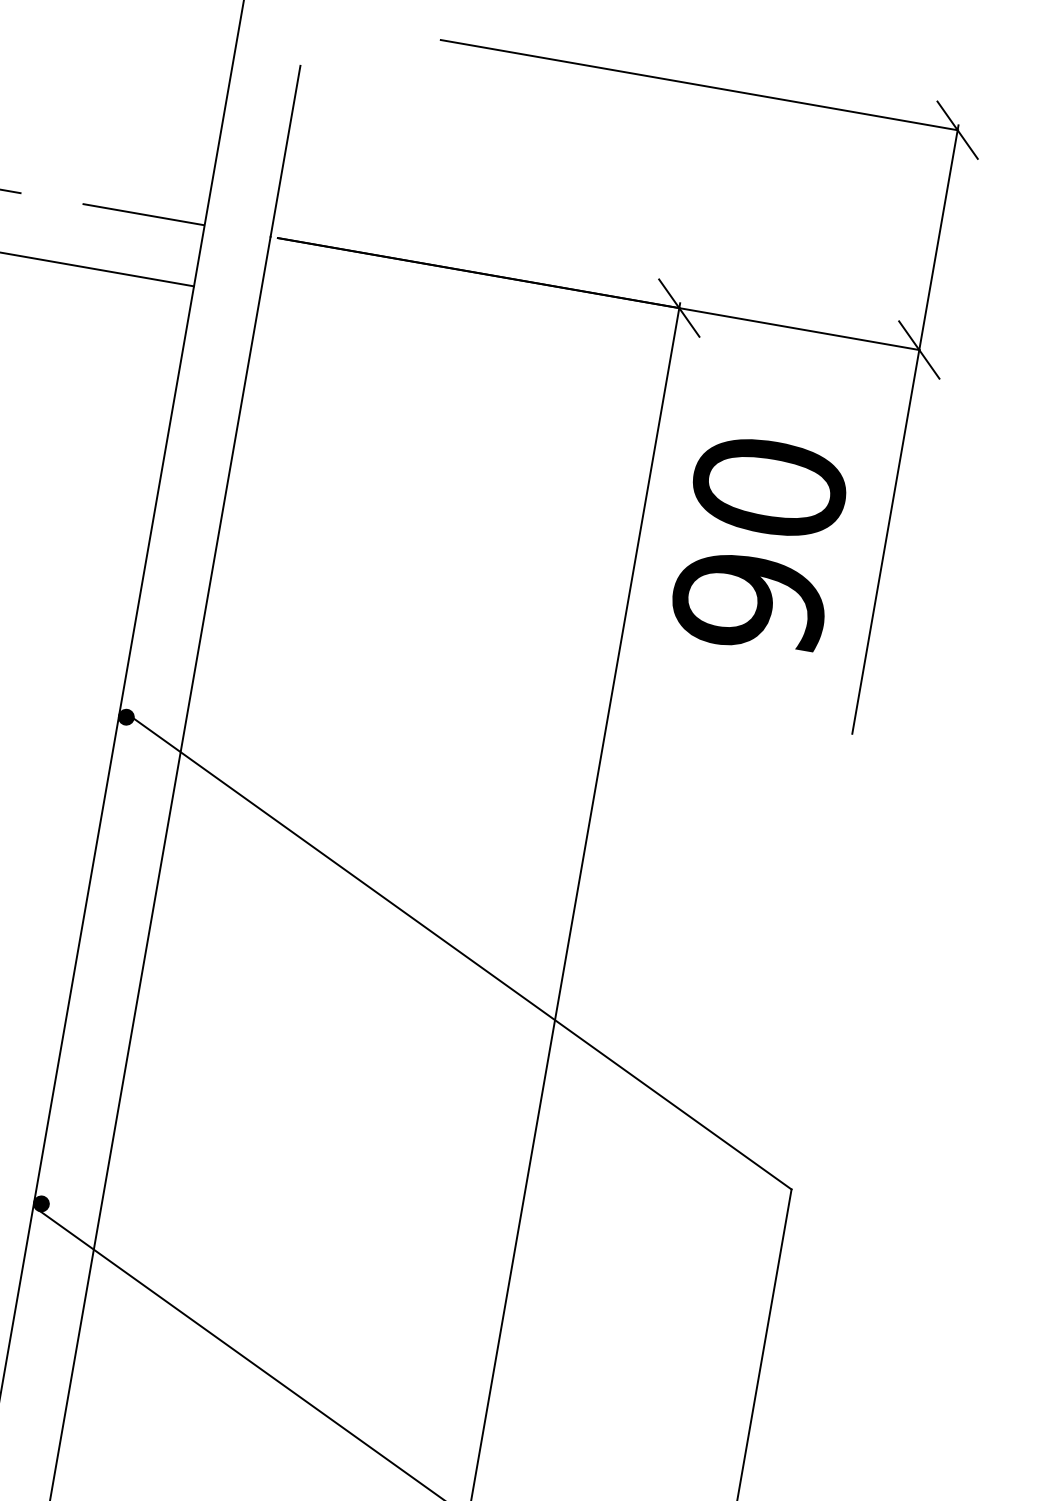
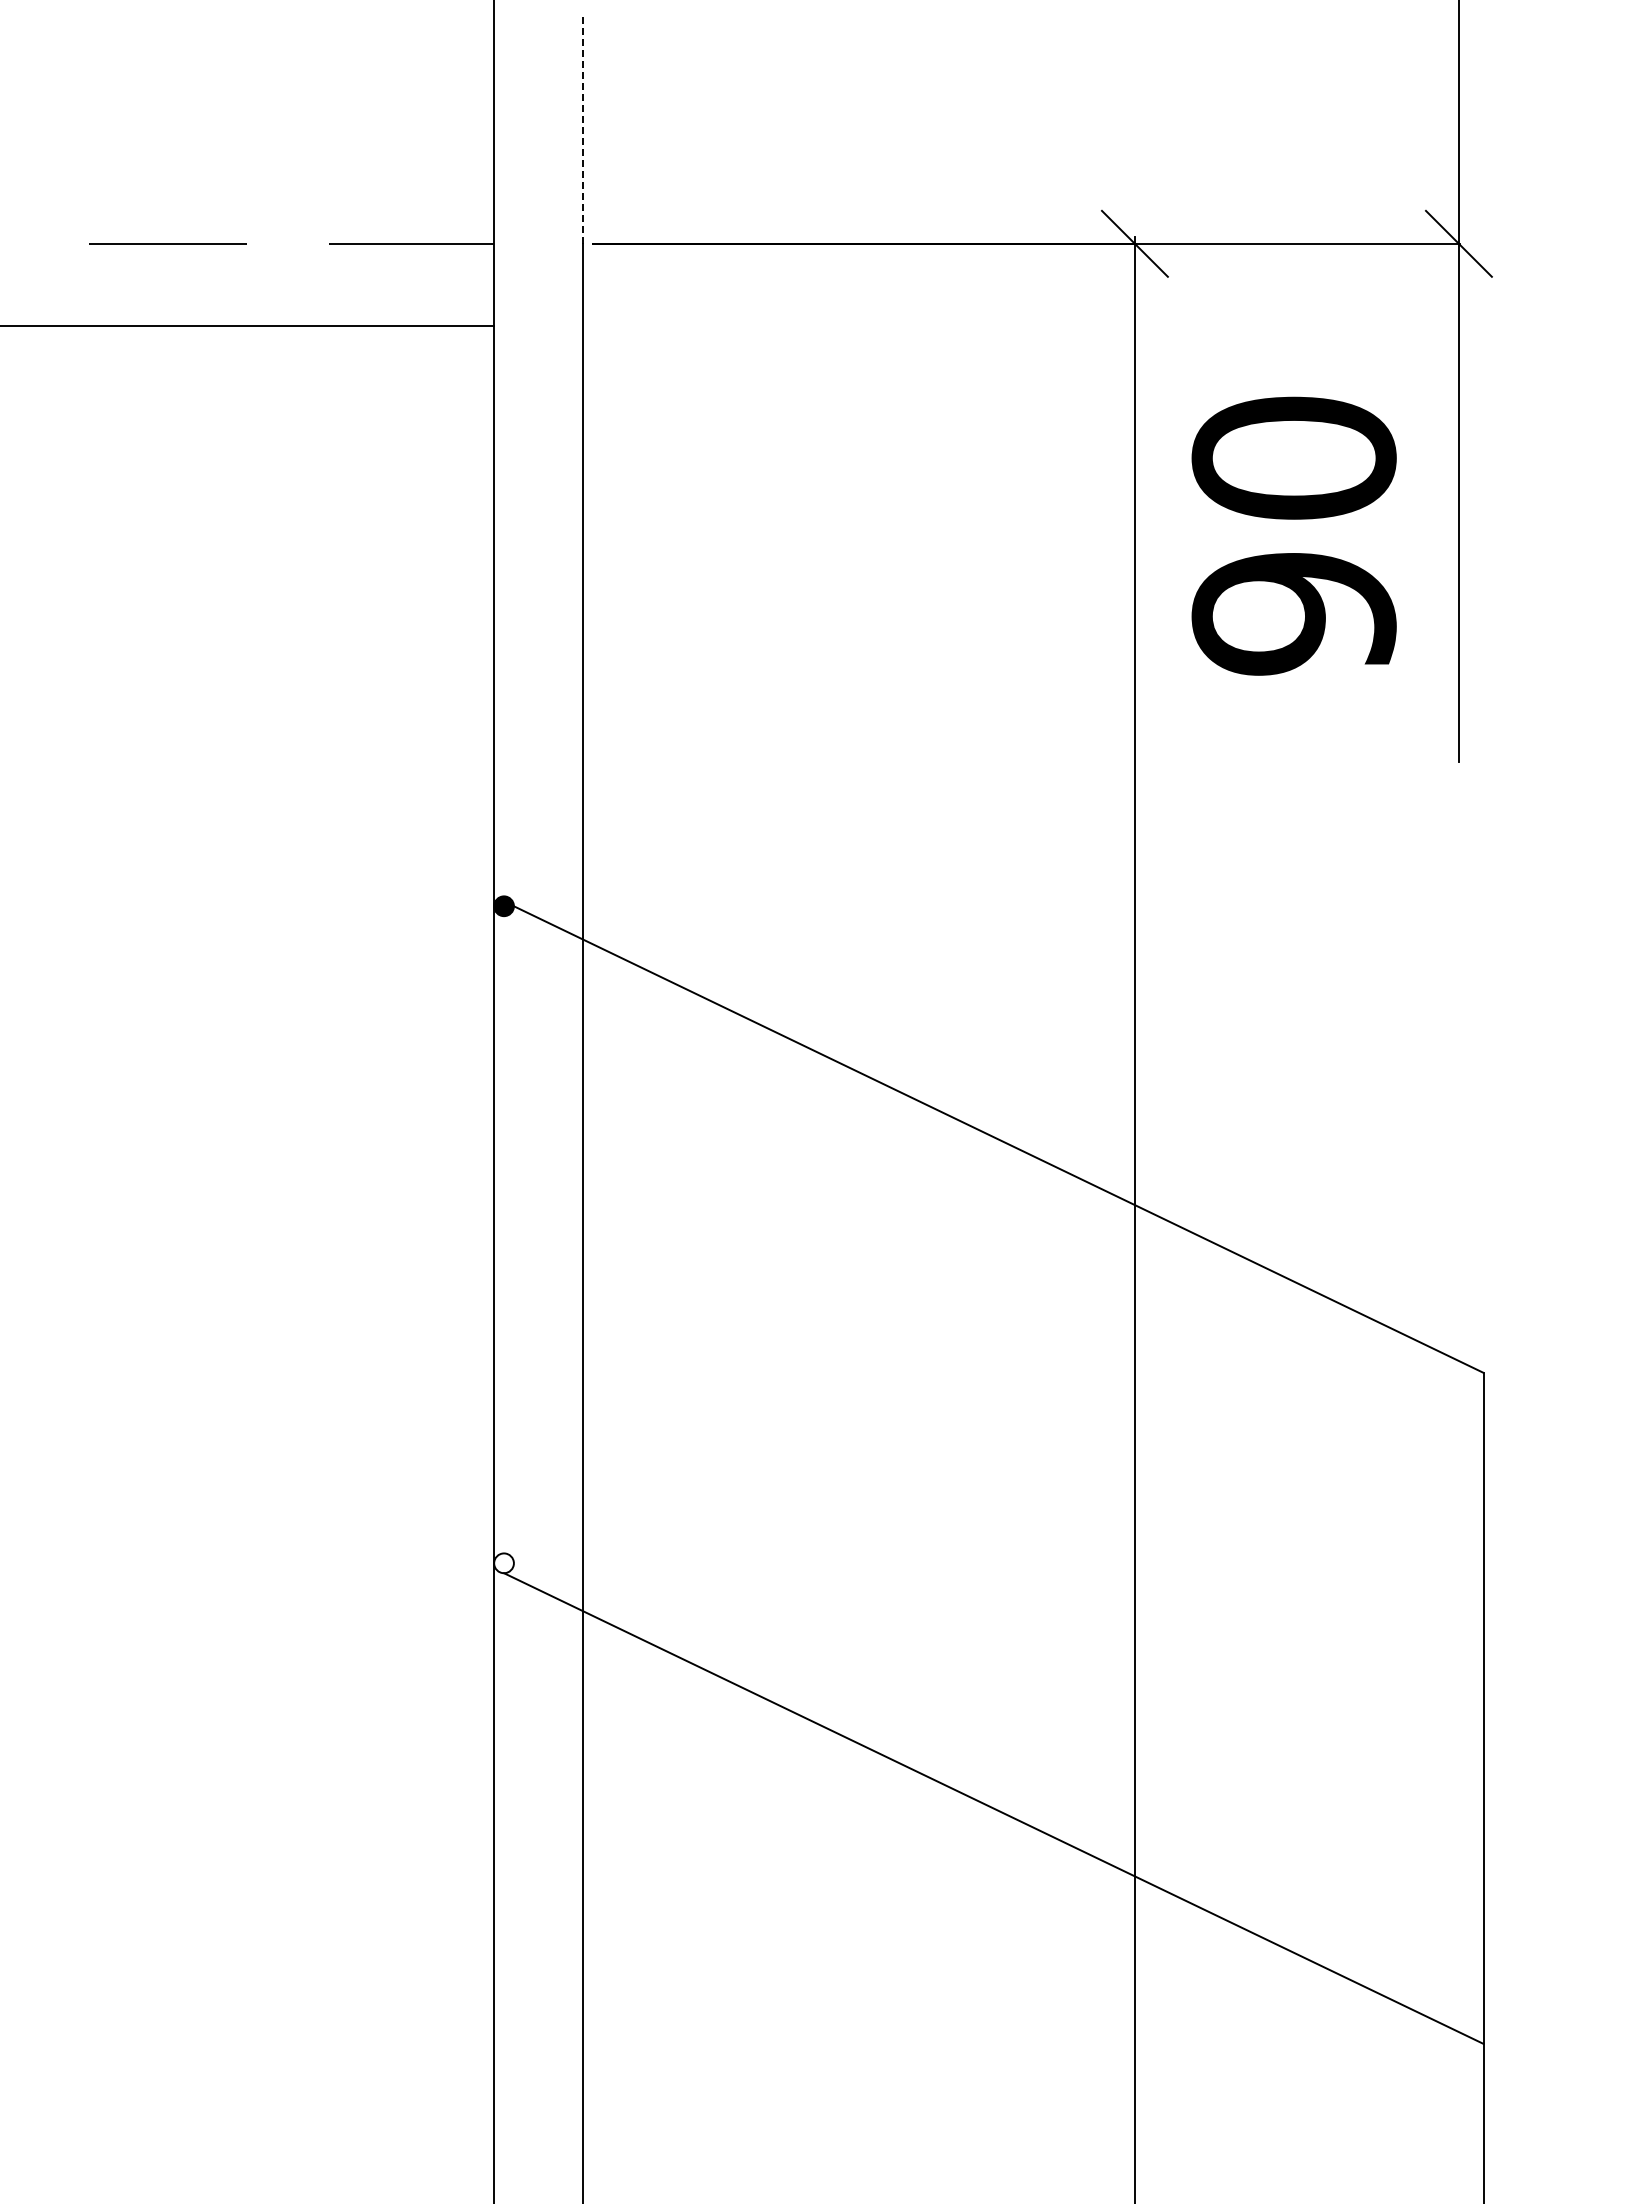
line: (285, 150) -> (583, 127), solid -> dashed
fill: (40, 1203) -> (503, 1563), removed

